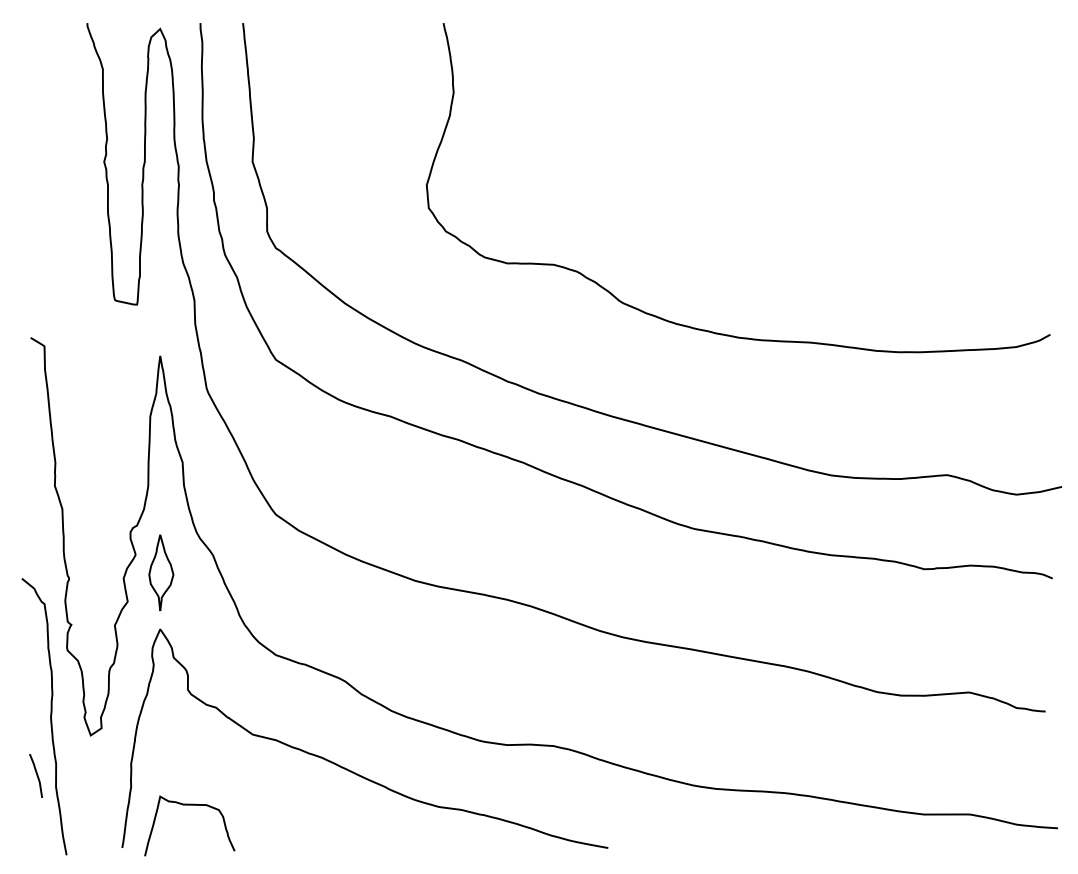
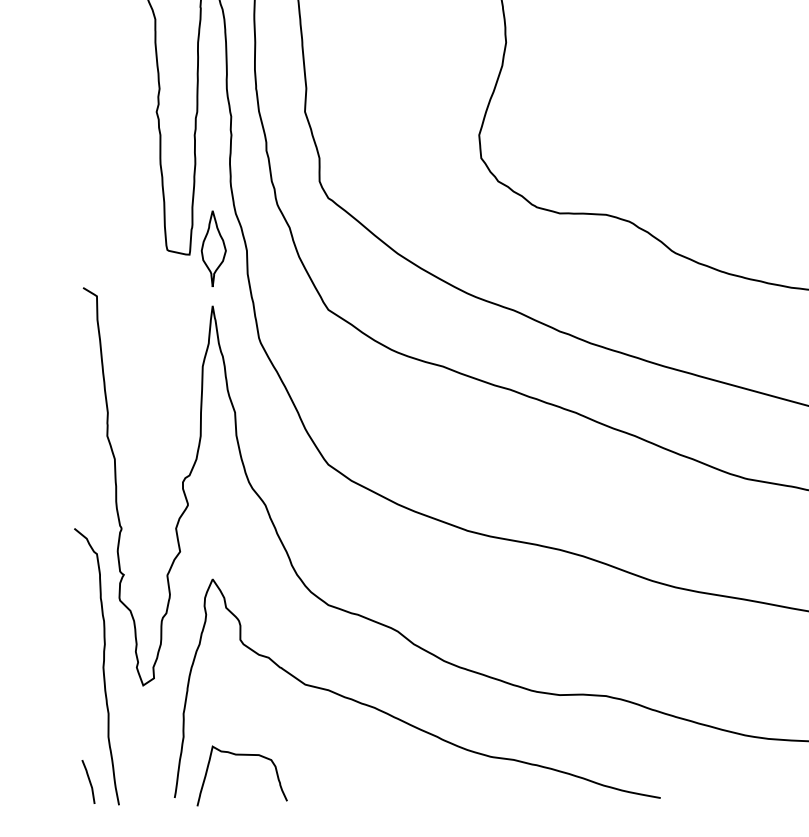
part: (161, 572) -> (213, 248), moved
curve: (36, 775) -> (88, 781), moved

